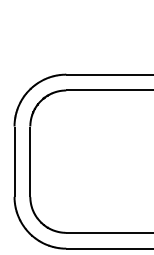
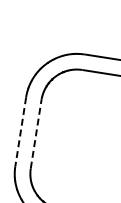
line: (30, 161) -> (36, 133), solid -> dashed
line: (14, 162) -> (20, 132), solid -> dashed

